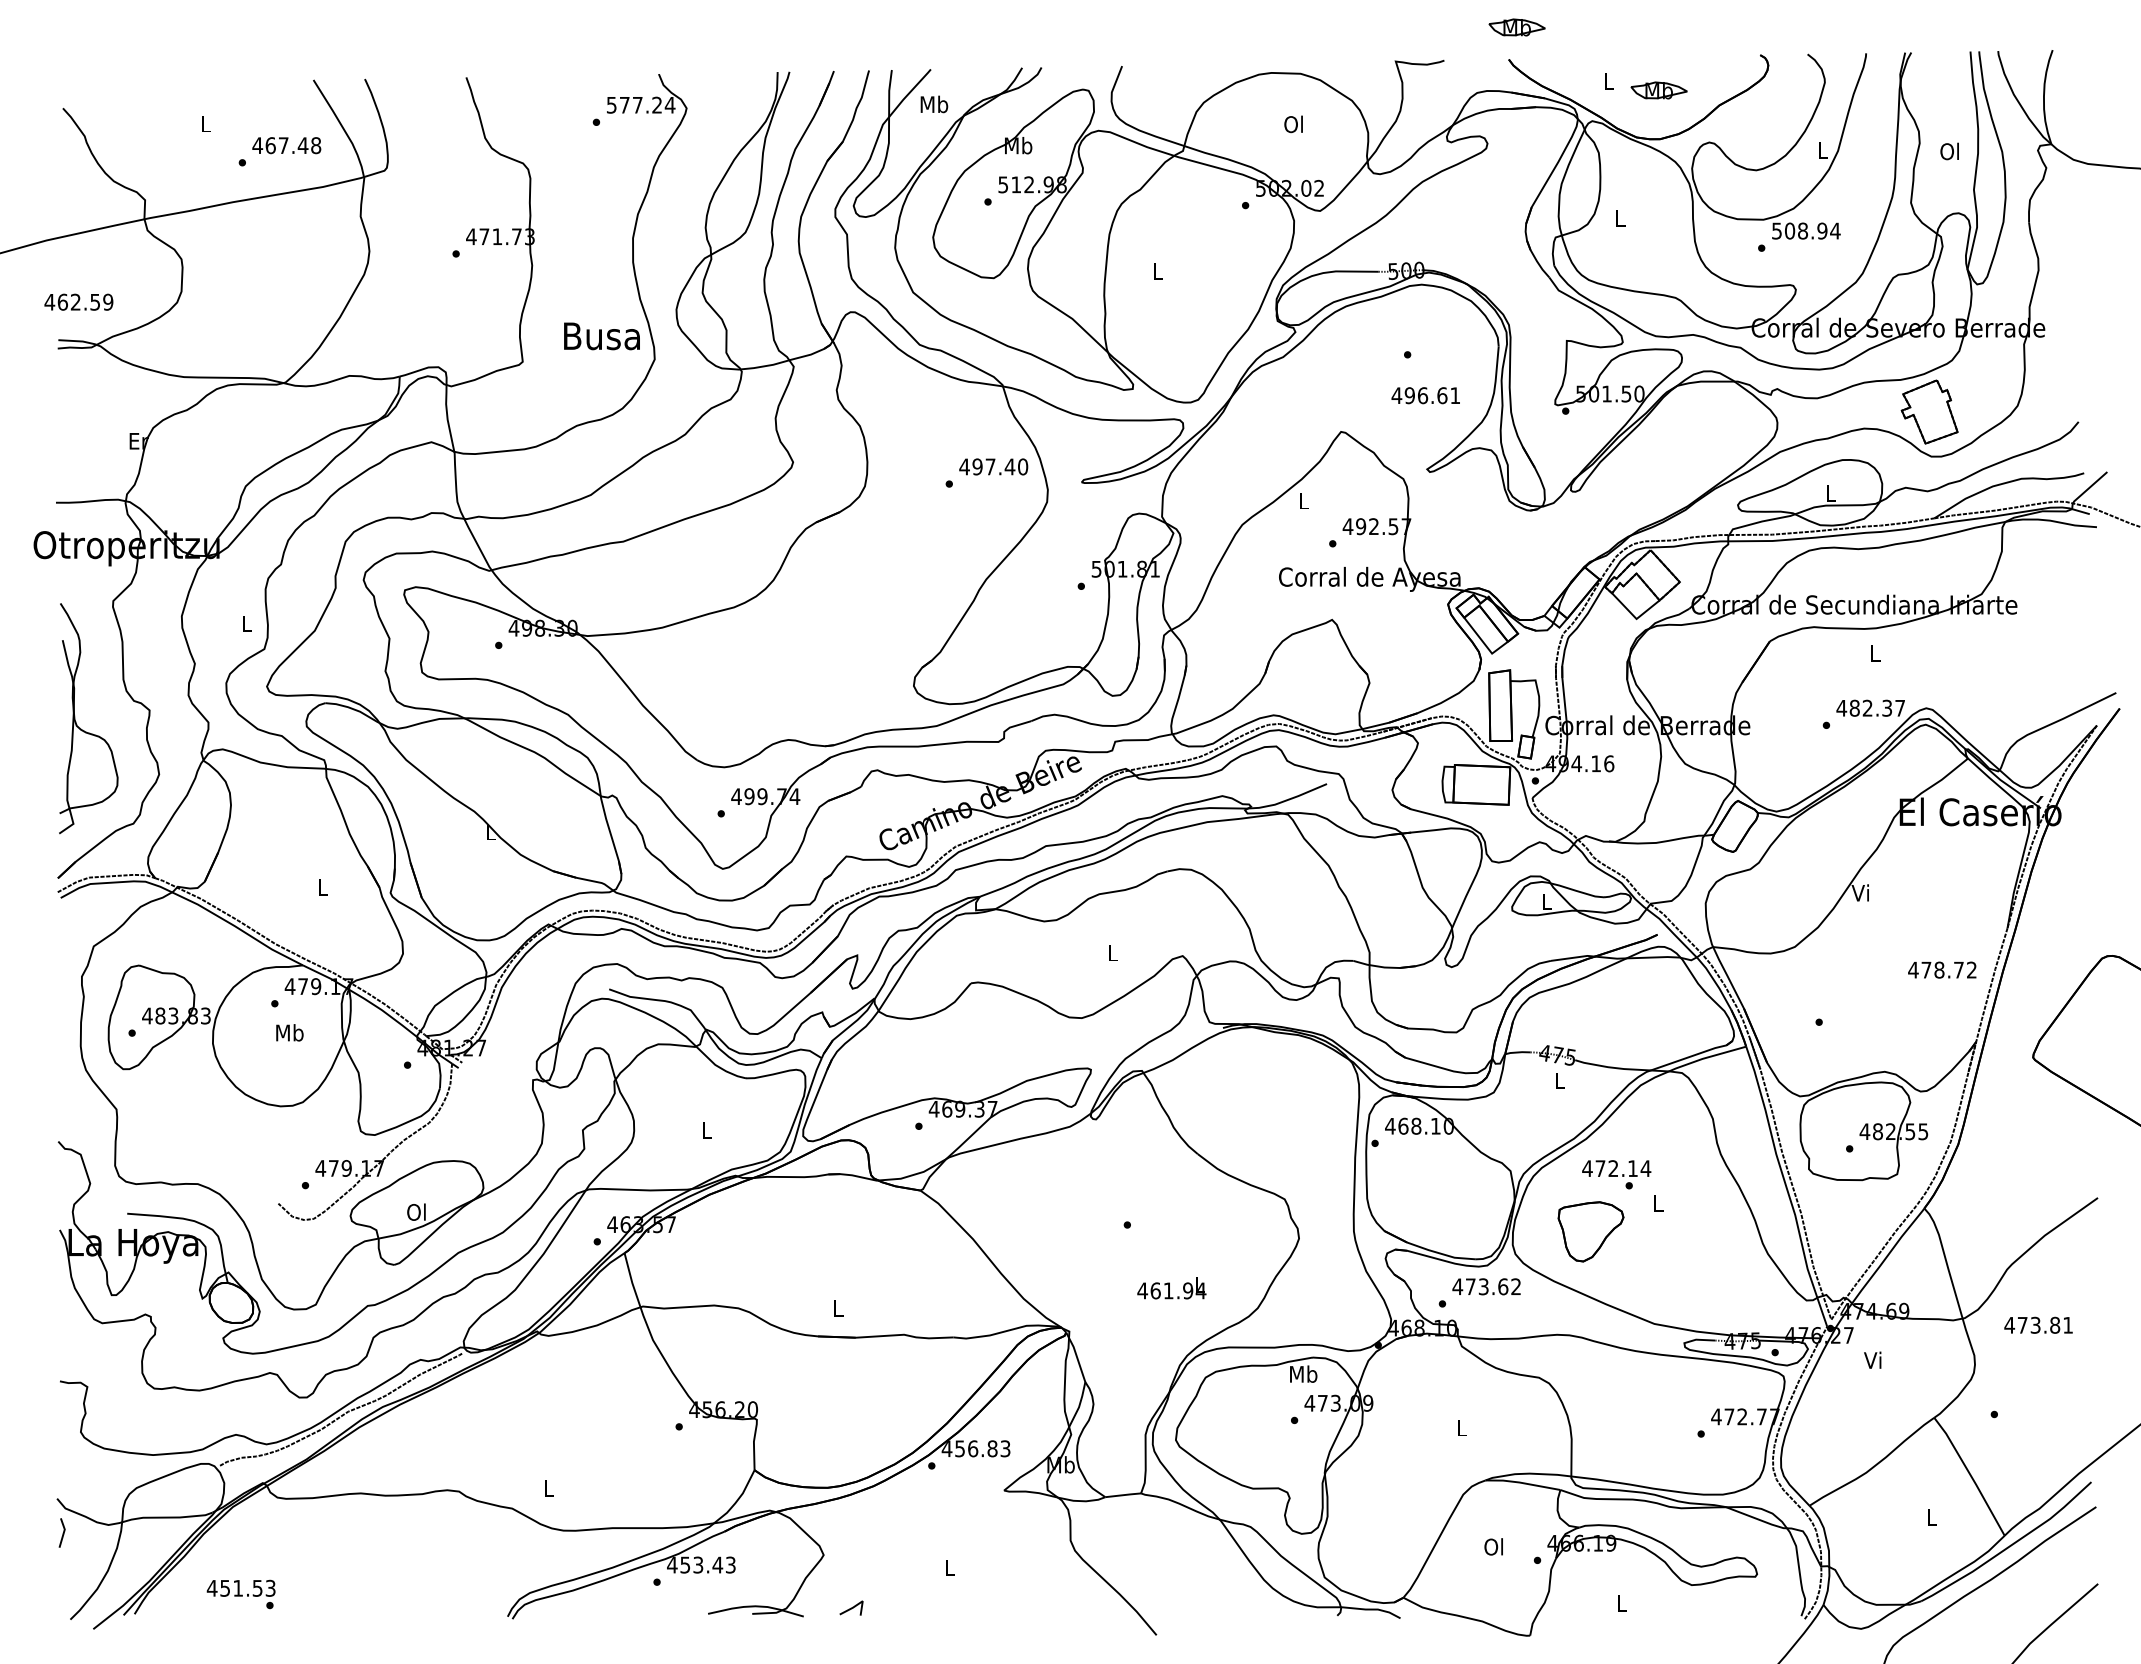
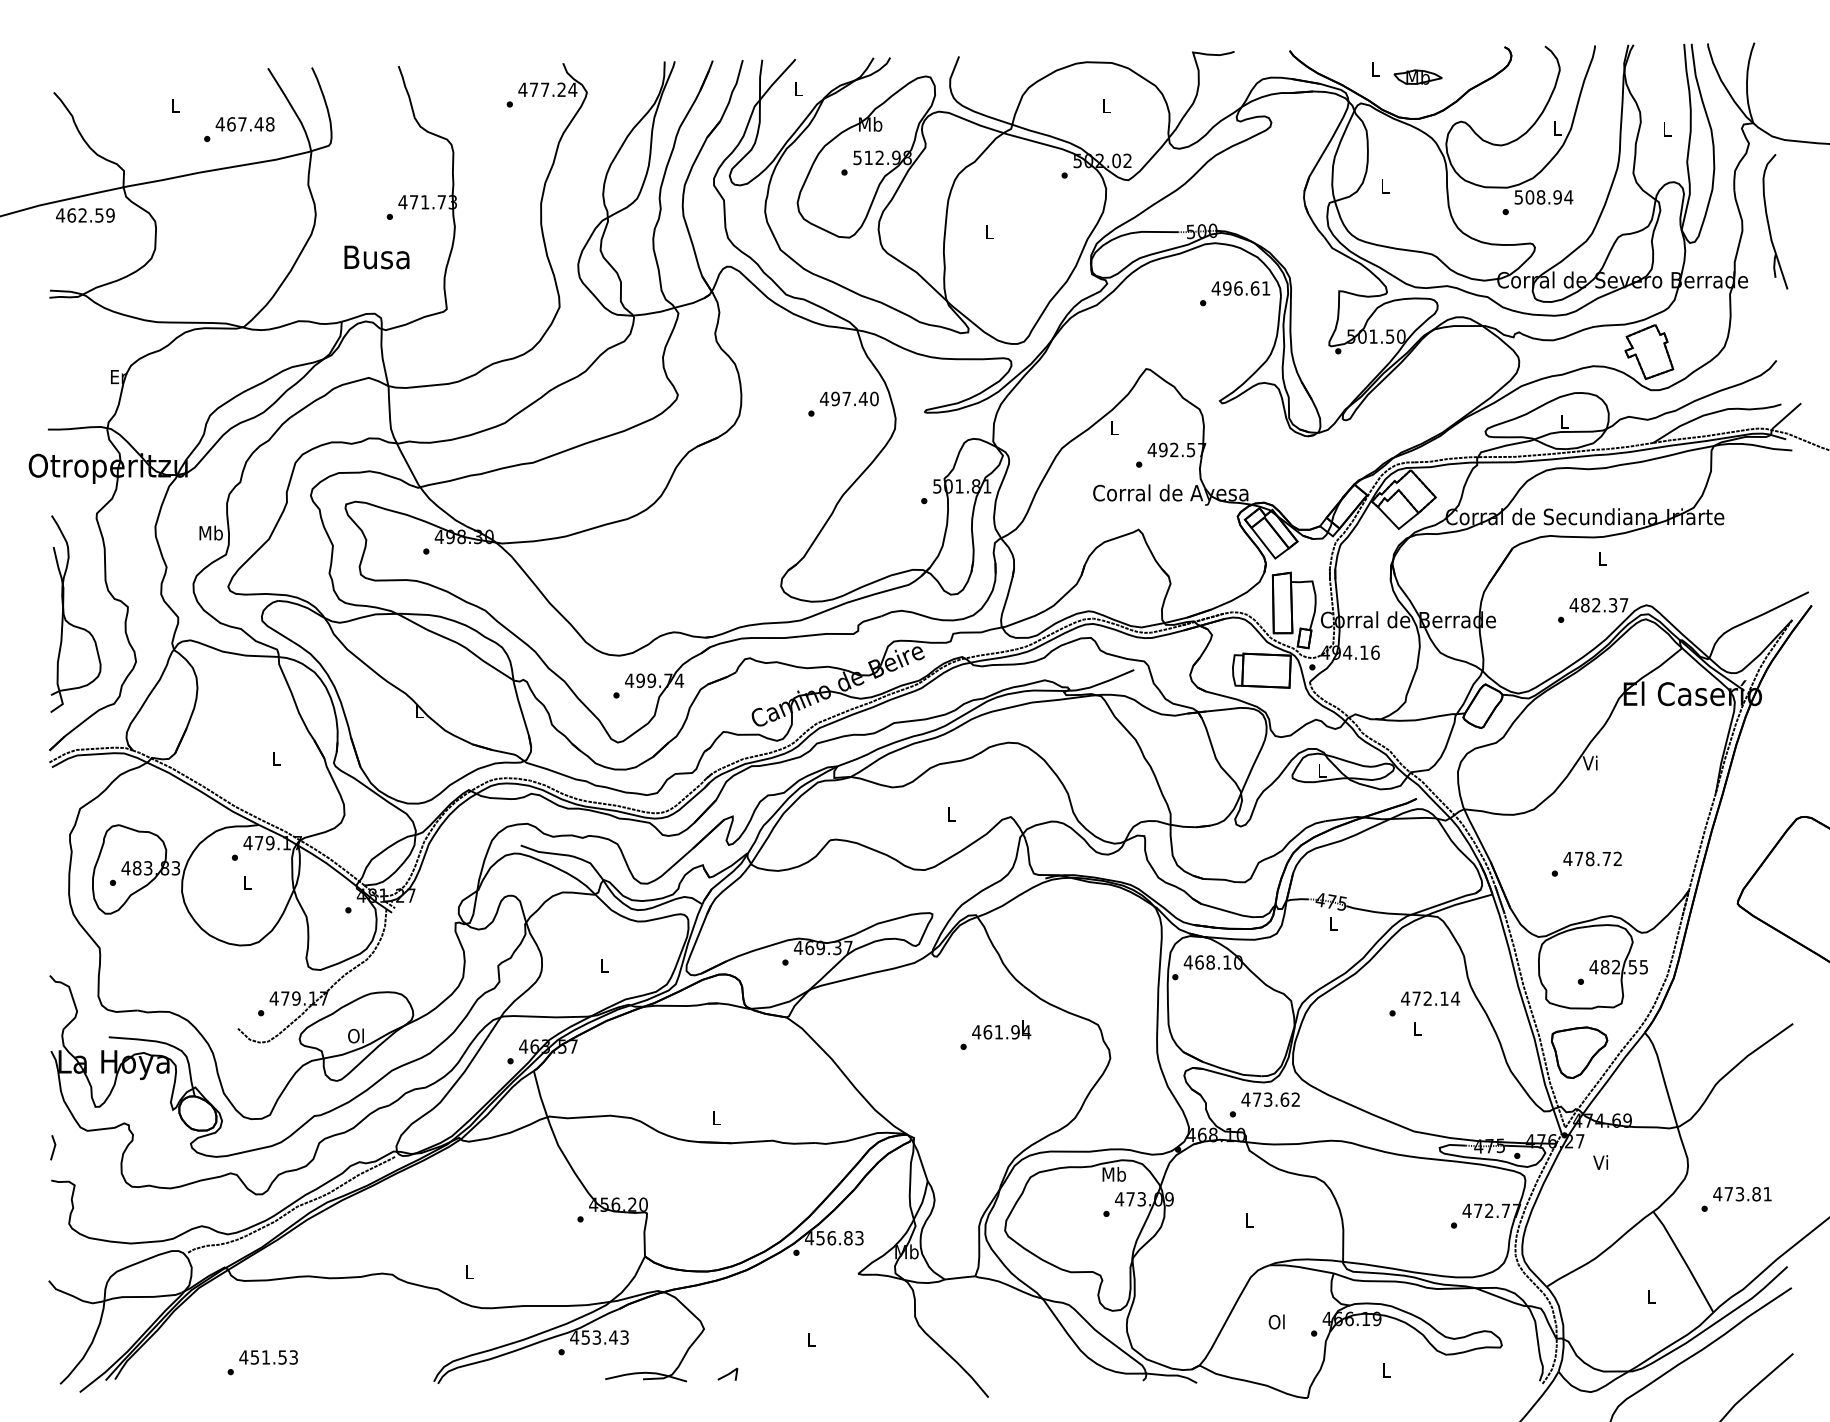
part: (1516, 27) -> (1296, 23), removed
text: (934, 104) -> (798, 89), Mb -> L
text: (611, 105) -> (522, 90), 577.24 -> 477.24
text: (1293, 124) -> (1105, 106), Ol -> L
text: (1949, 151) -> (1666, 129), Ol -> L
part: (2069, 259) -> (1768, 221), added
text: (78, 301) -> (85, 214), moved
text: (601, 336) -> (376, 257), moved
text: (1425, 395) -> (1240, 288), moved
text: (246, 623) -> (210, 532), L -> Mb
text: (1942, 969) -> (1592, 858), moved
text: (289, 1032) -> (247, 882), Mb -> L
text: (1616, 1168) -> (1430, 998), moved
part: (1590, 1231) -> (1579, 1052), moved
text: (1171, 1288) -> (1001, 1030), moved
text: (2038, 1324) -> (1742, 1193), moved
line: (62, 1533) -> (53, 1148), moved
text: (240, 1587) -> (267, 1356), moved

